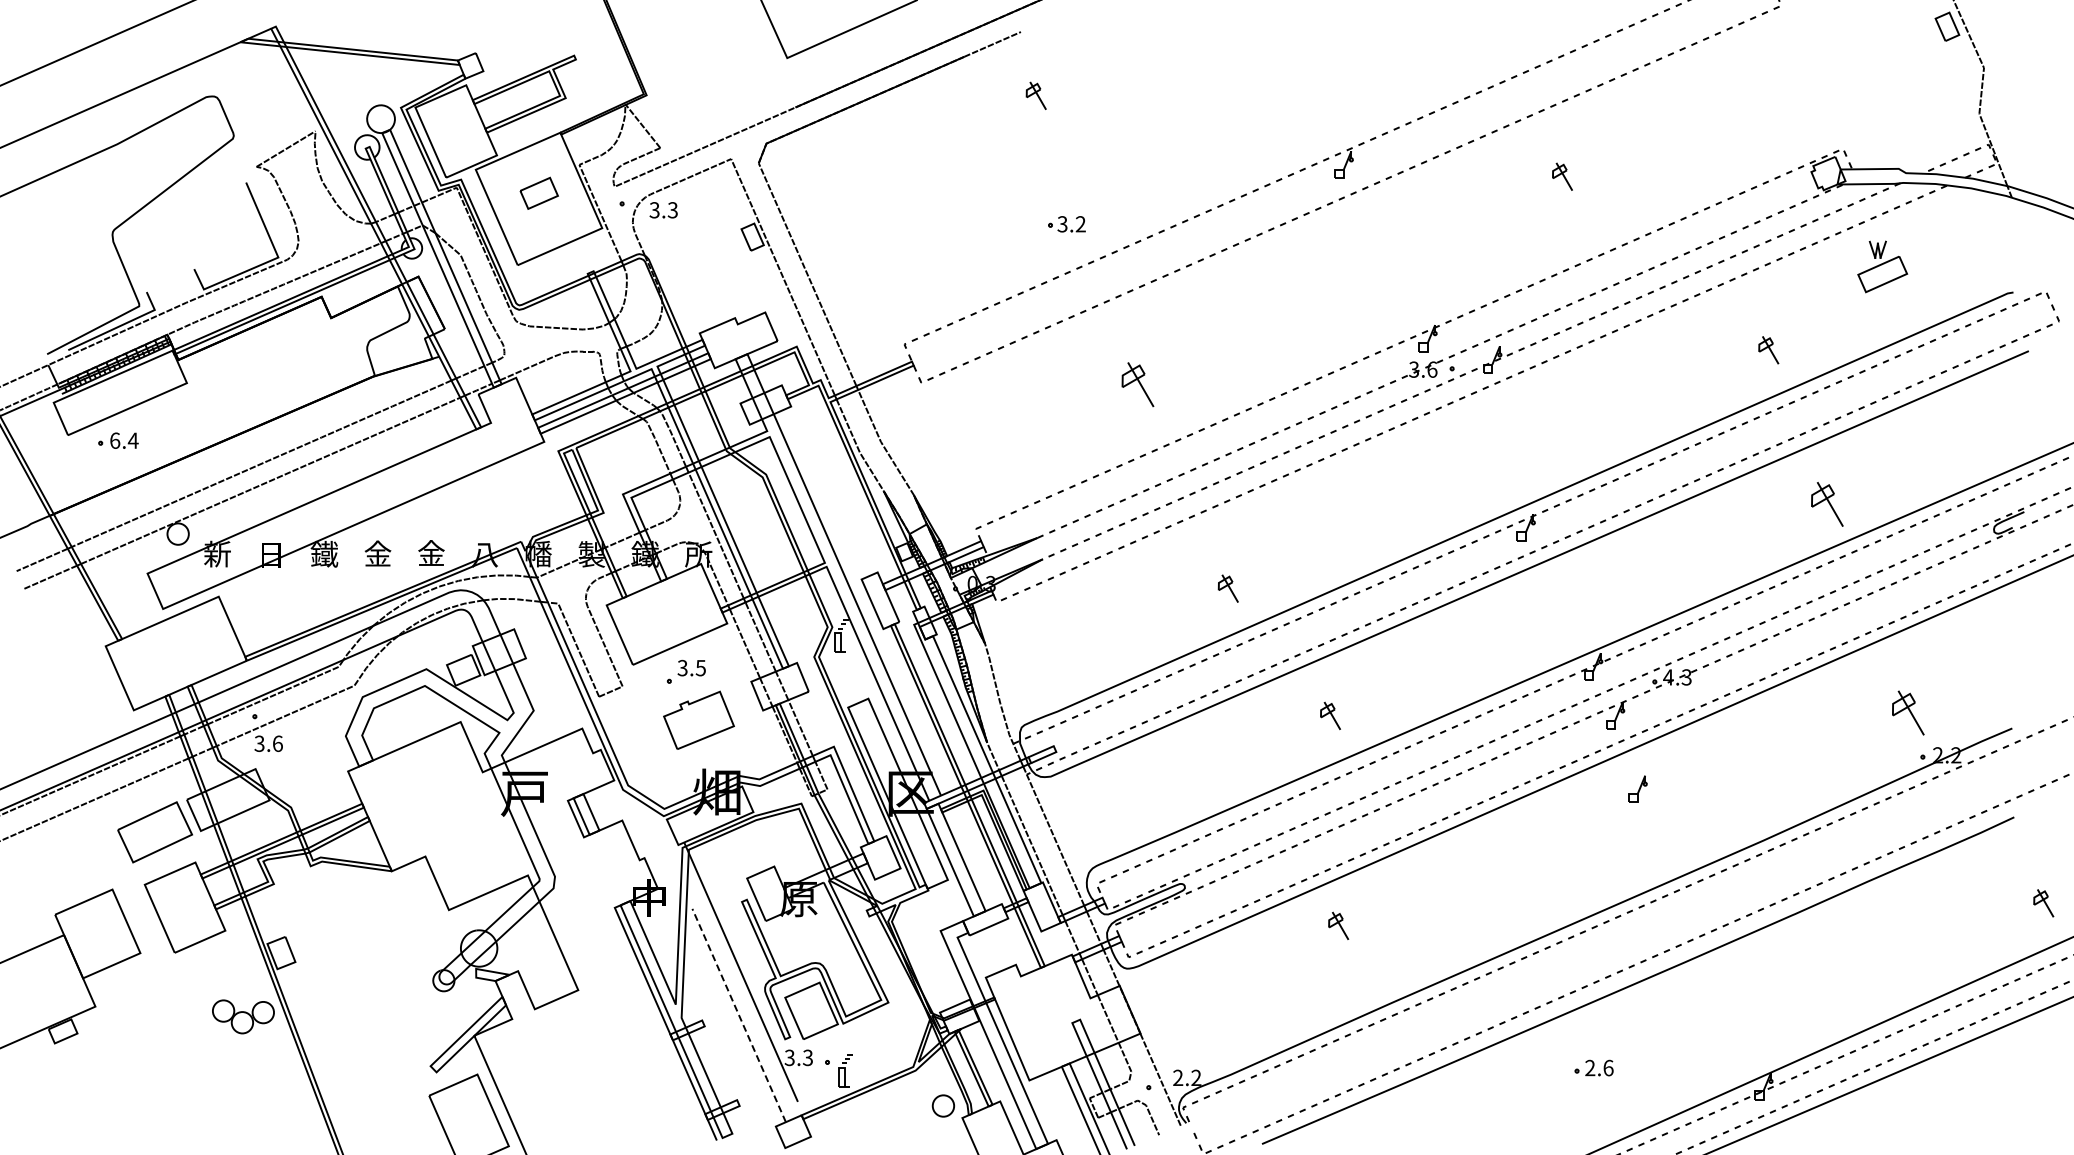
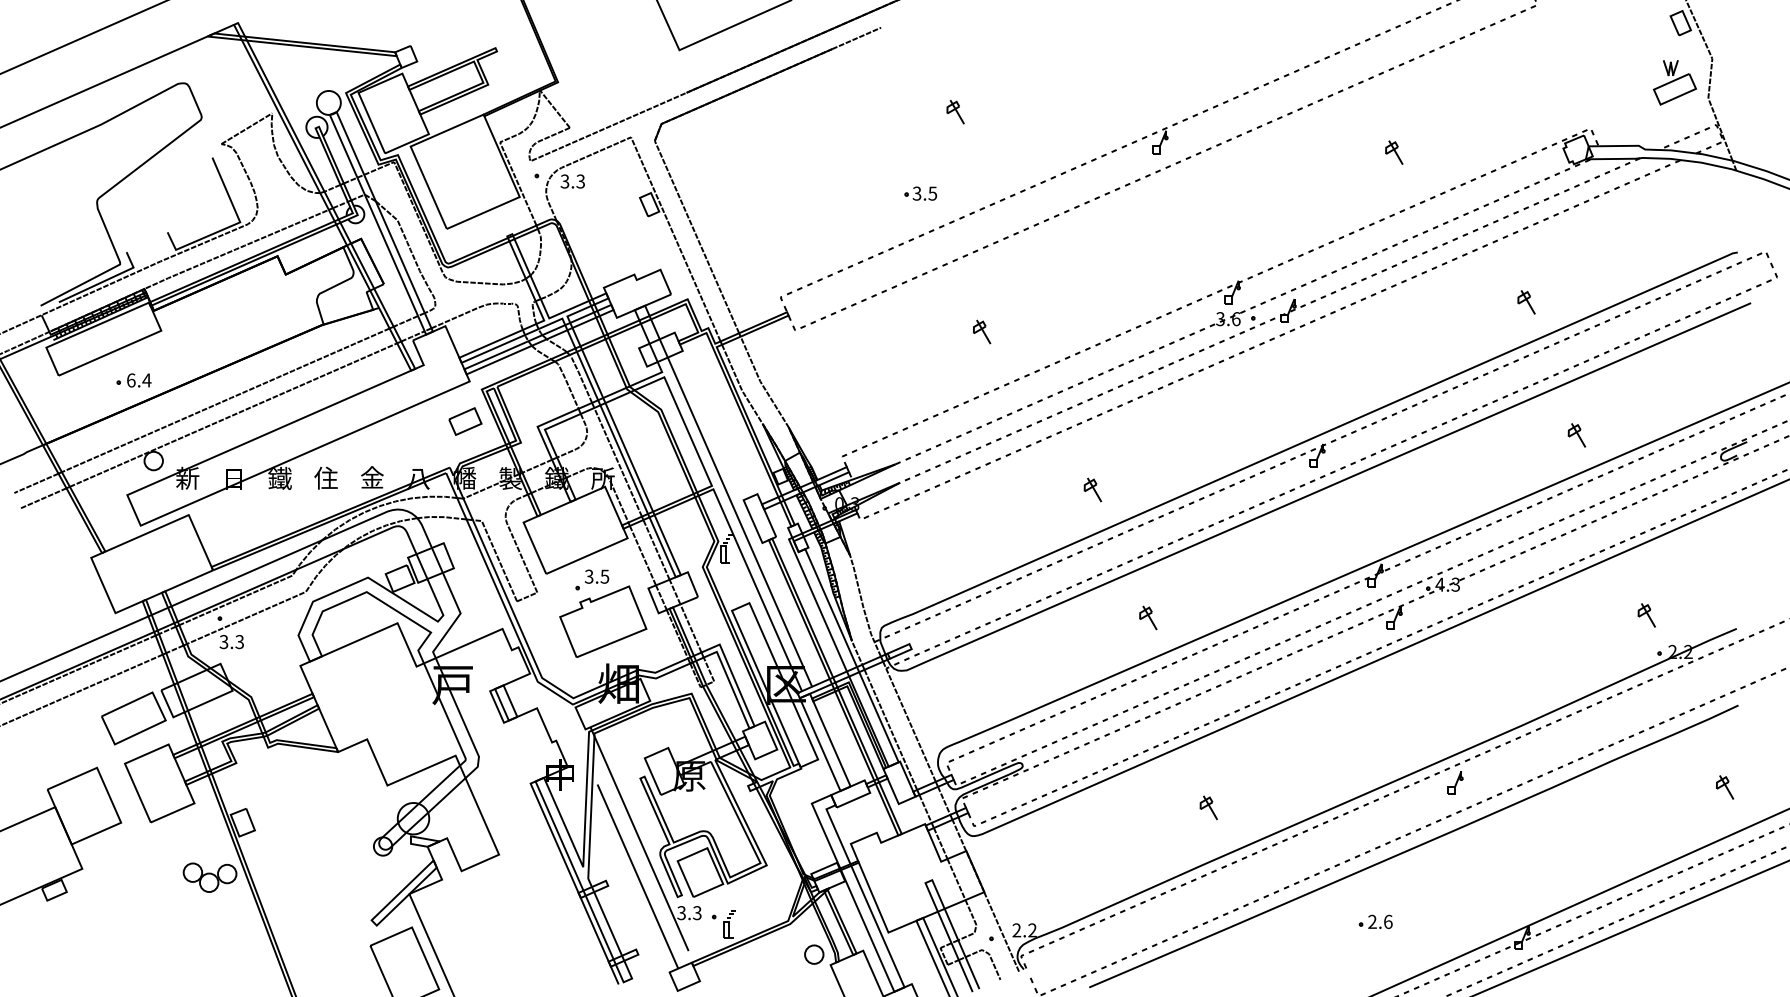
part: (1035, 95) -> (954, 111), moved
part: (1562, 176) -> (1394, 152), moved
part: (538, 192) -> (464, 420), moved
text: (1080, 224) -> (932, 193), 3.2 -> 3.5
part: (1882, 266) -> (1674, 82), moved
part: (1137, 384) -> (981, 331), size x0.62
part: (118, 440) -> (134, 380), moved
part: (1826, 504) -> (1576, 435), size x0.62
text: (377, 553) -> (325, 477), 金 -> 住
part: (1227, 588) -> (1092, 489), moved
part: (1907, 712) -> (1646, 615), size x0.62
part: (698, 720) -> (602, 621), size x1.43
text: (277, 743) -> (239, 641), 3.6 -> 3.3
part: (1637, 788) -> (1454, 782), moved
part: (2043, 903) -> (1724, 787), moved
part: (1338, 925) -> (1208, 807), moved
line: (738, 1015) -> (637, 876), dashed -> solid

